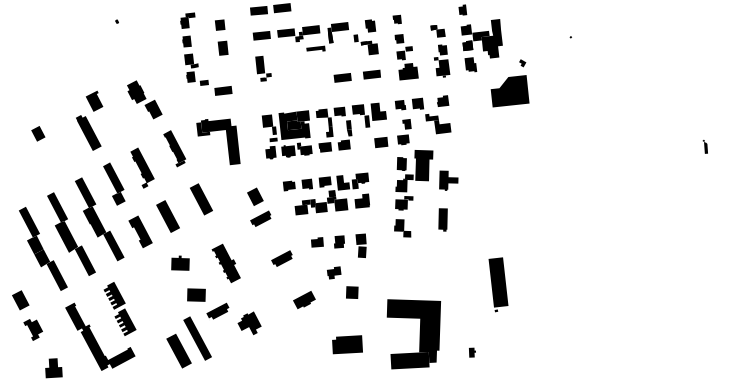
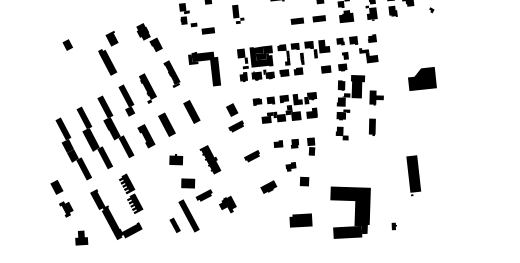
part: (509, 91) -> (421, 79), moved
part: (38, 133) -> (67, 44), moved
part: (178, 351) -> (174, 225), size x0.6

